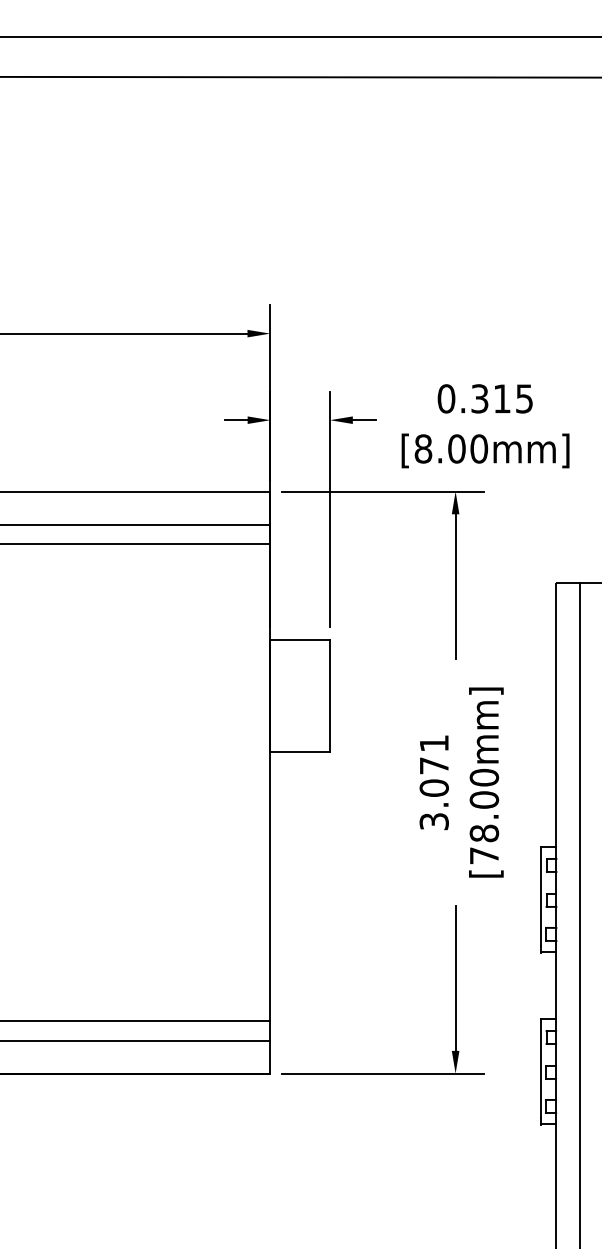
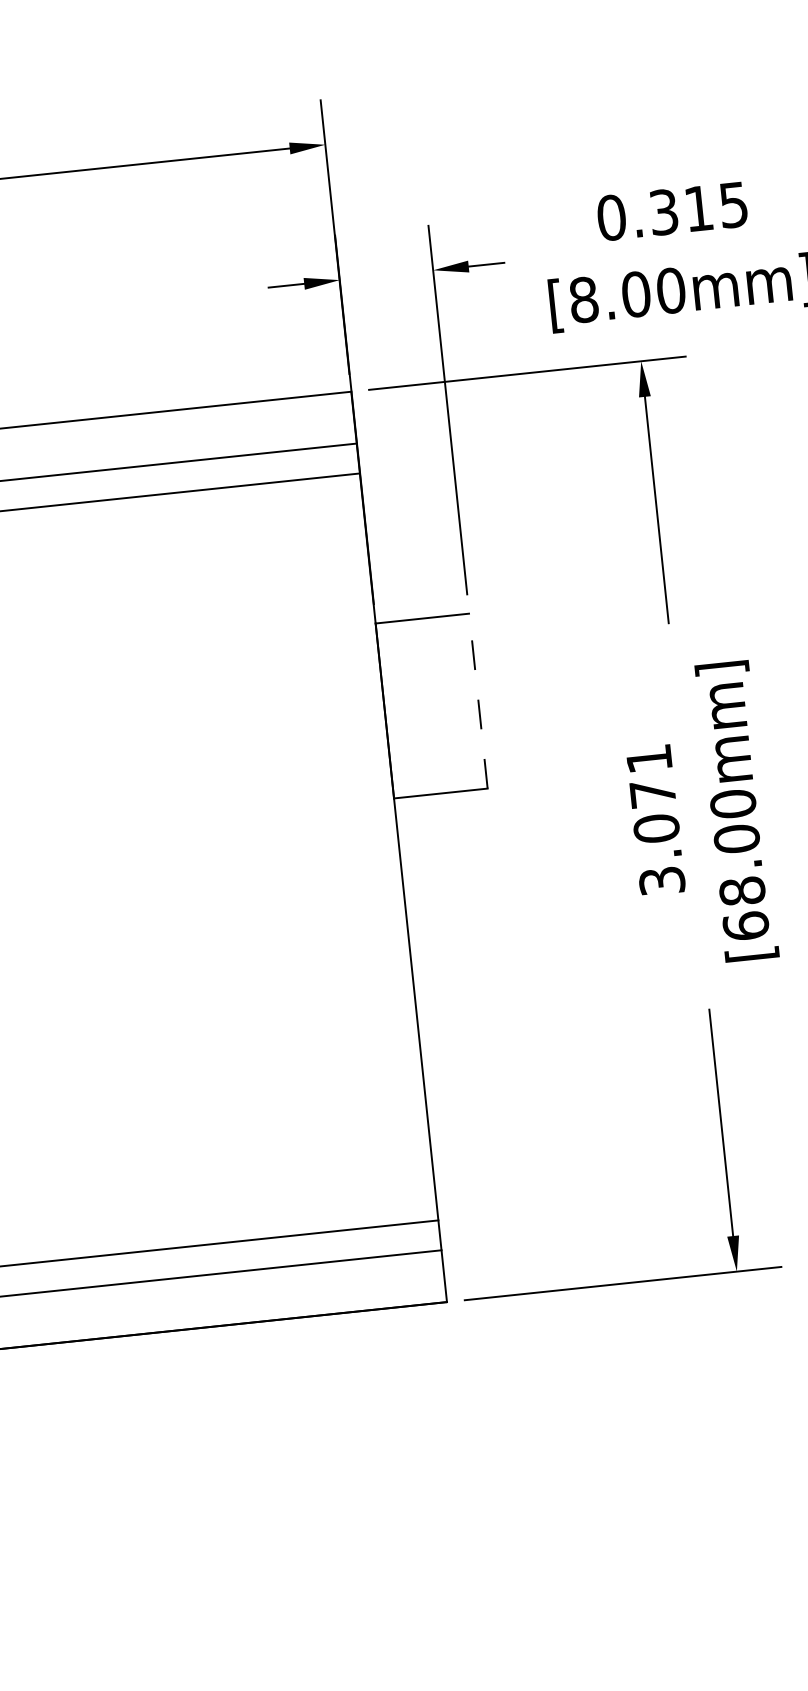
line: (330, 695) -> (479, 700), solid -> dashed
text: (484, 855) -> (746, 925), [78.00mm] -> [68.00mm]

